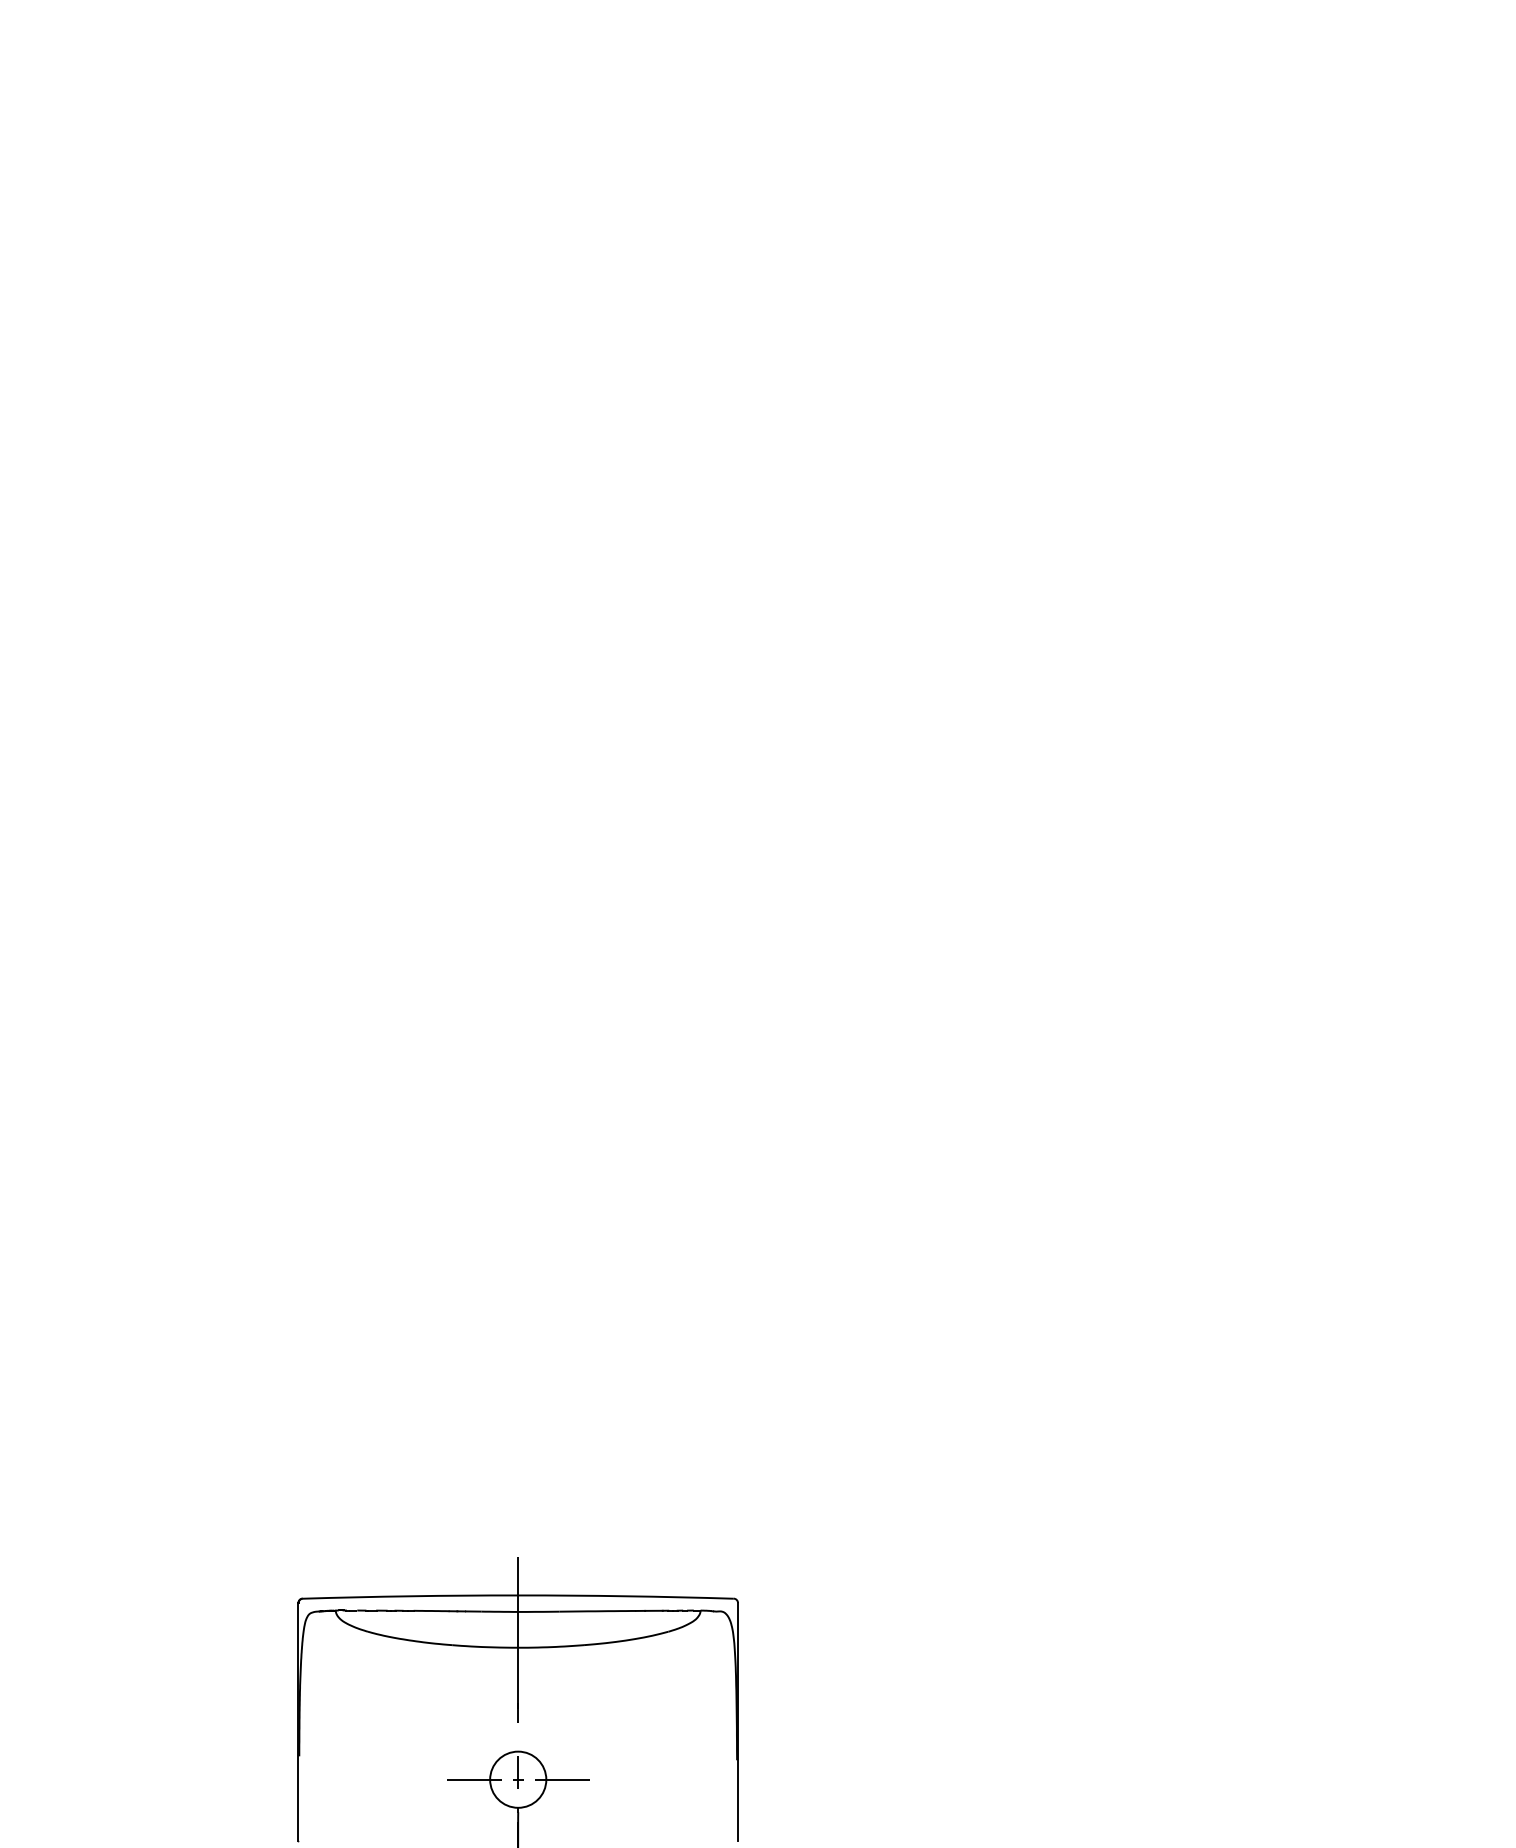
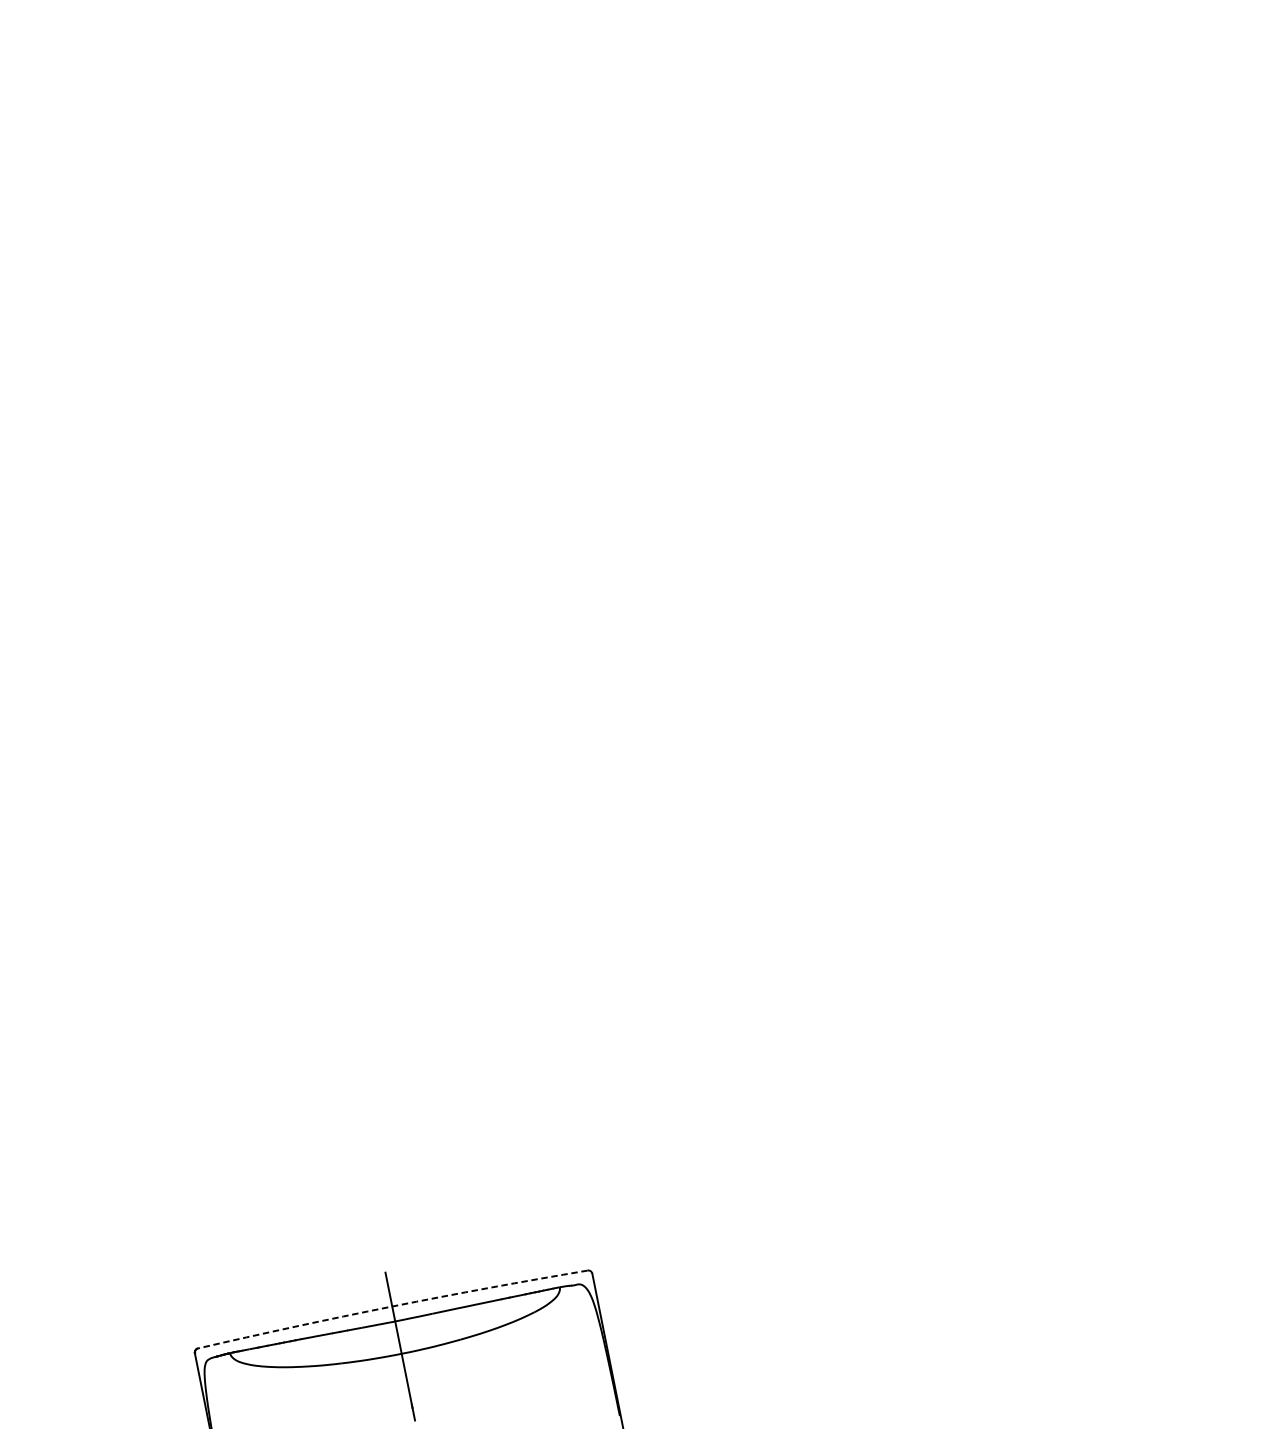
arc: (518, 1595) -> (392, 1306), solid -> dashed

